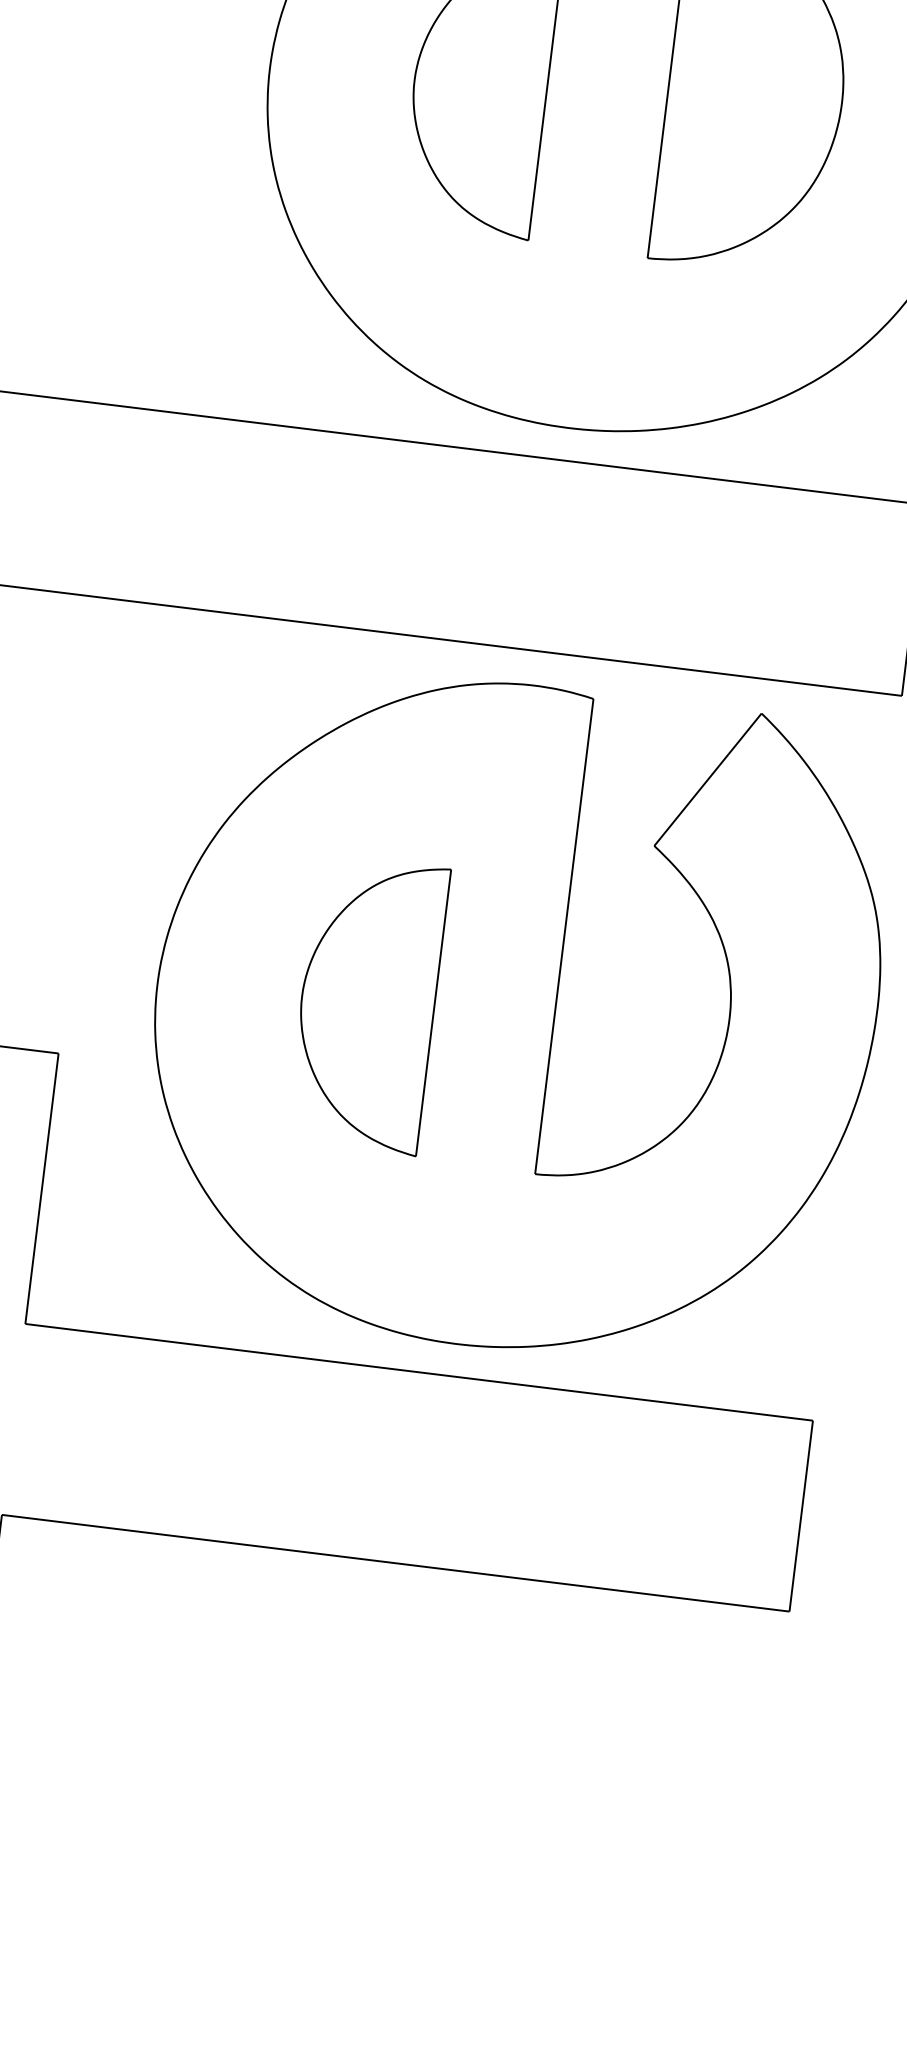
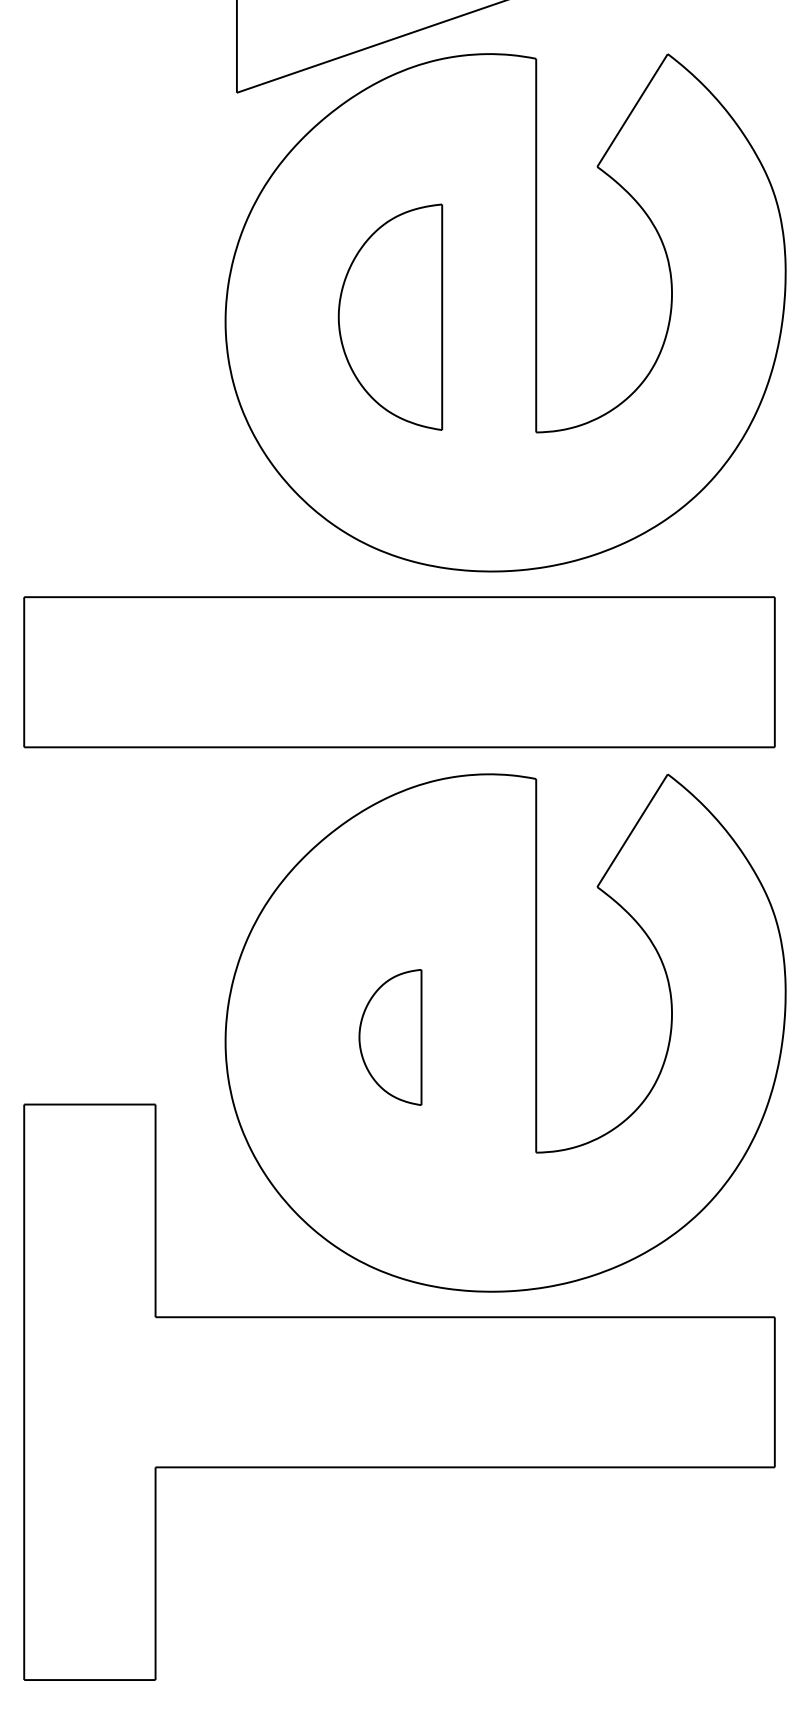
part: (367, 1004) -> (390, 1037), size x0.6

